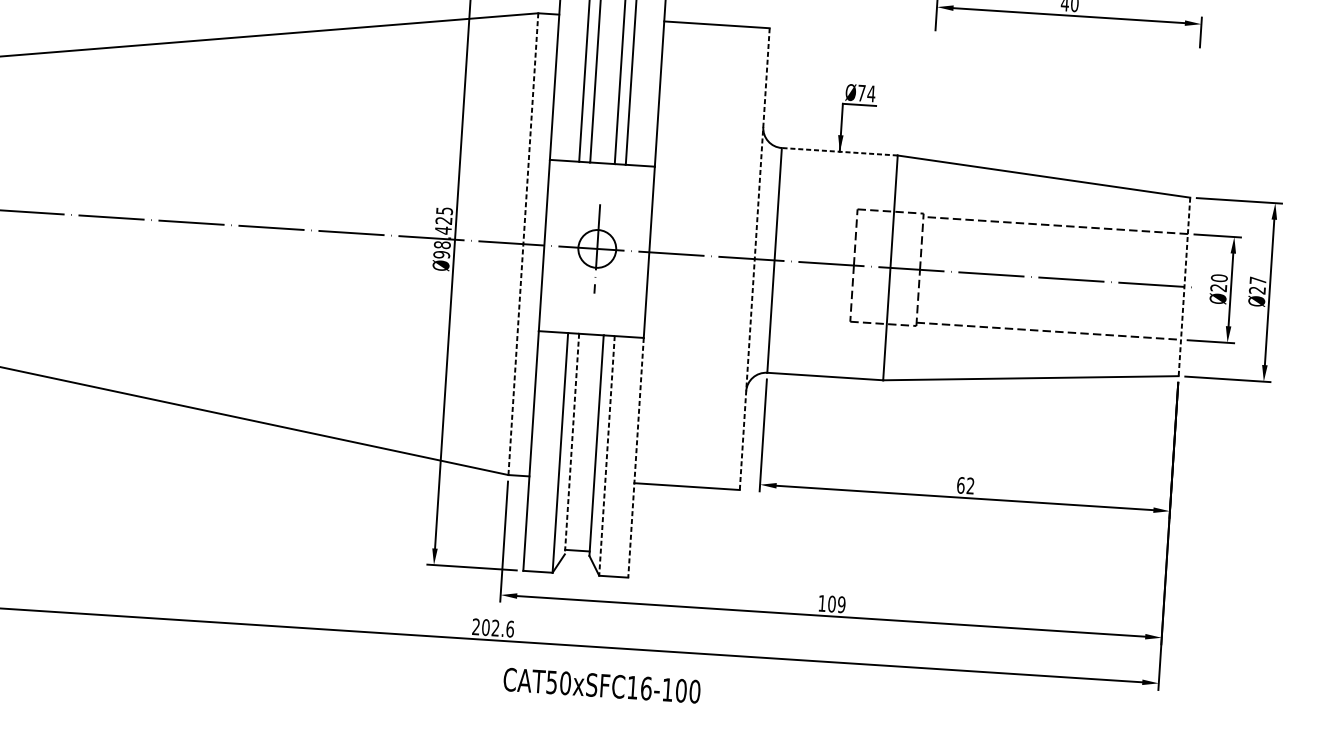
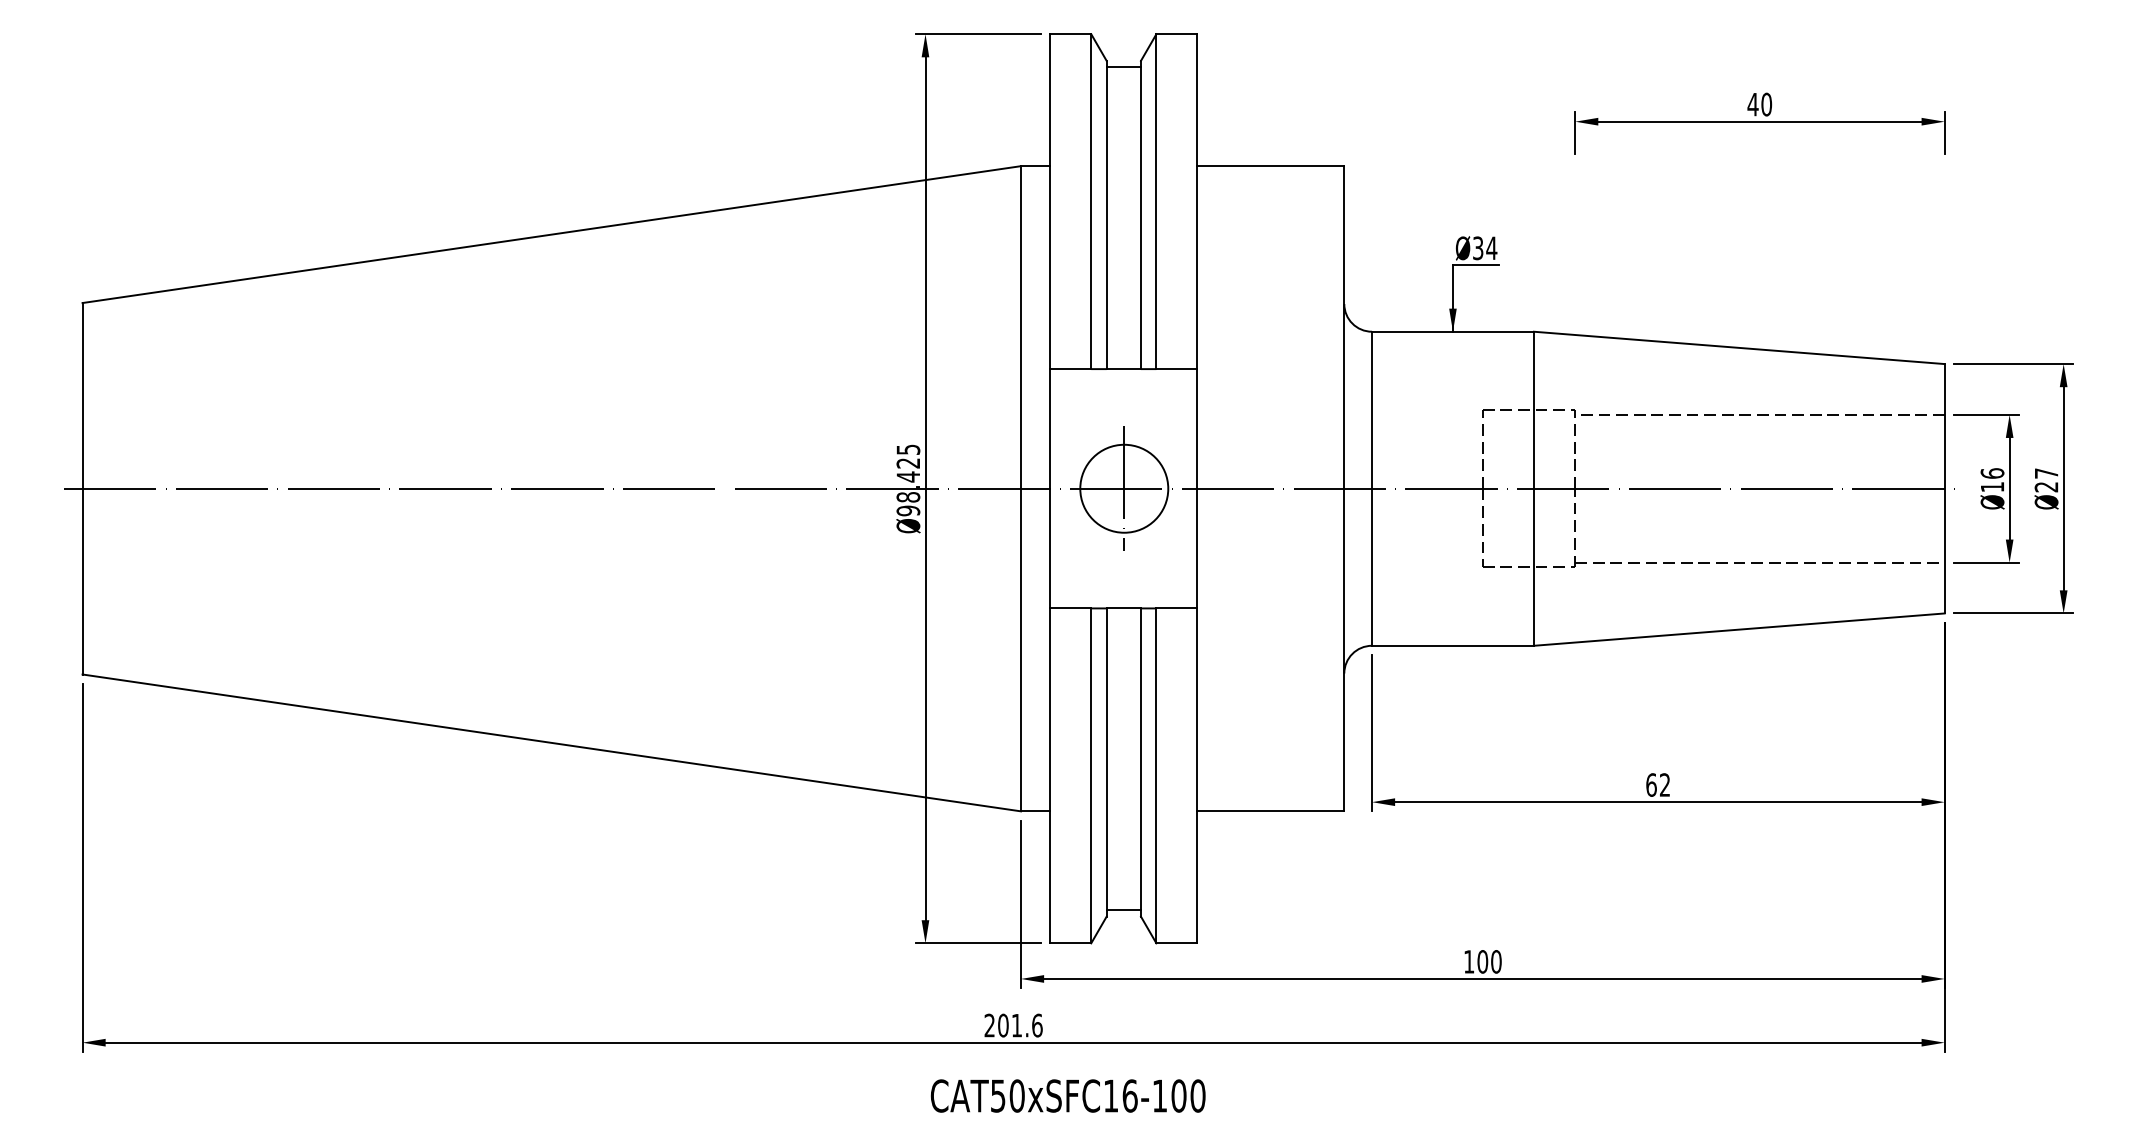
text: (861, 93) -> (1478, 248), Ø74 -> Ø34
line: (839, 151) -> (1452, 331), dashed -> solid
line: (523, 244) -> (1021, 488), dashed -> solid
circle: (597, 248) -> (1124, 488), size x1.67
line: (754, 258) -> (1344, 488), dashed -> solid
text: (1219, 283) -> (1992, 480), Ø20 -> Ø16
line: (1184, 286) -> (1944, 488), dashed -> solid
line: (571, 444) -> (1106, 763), dashed -> solid
line: (607, 456) -> (1156, 776), dashed -> solid
line: (635, 458) -> (1196, 776), dashed -> solid
text: (841, 604) -> (1496, 961), 109 -> 100
text: (495, 628) -> (1016, 1025), 202.6 -> 201.6
text: (601, 685) -> (1067, 1095), moved

